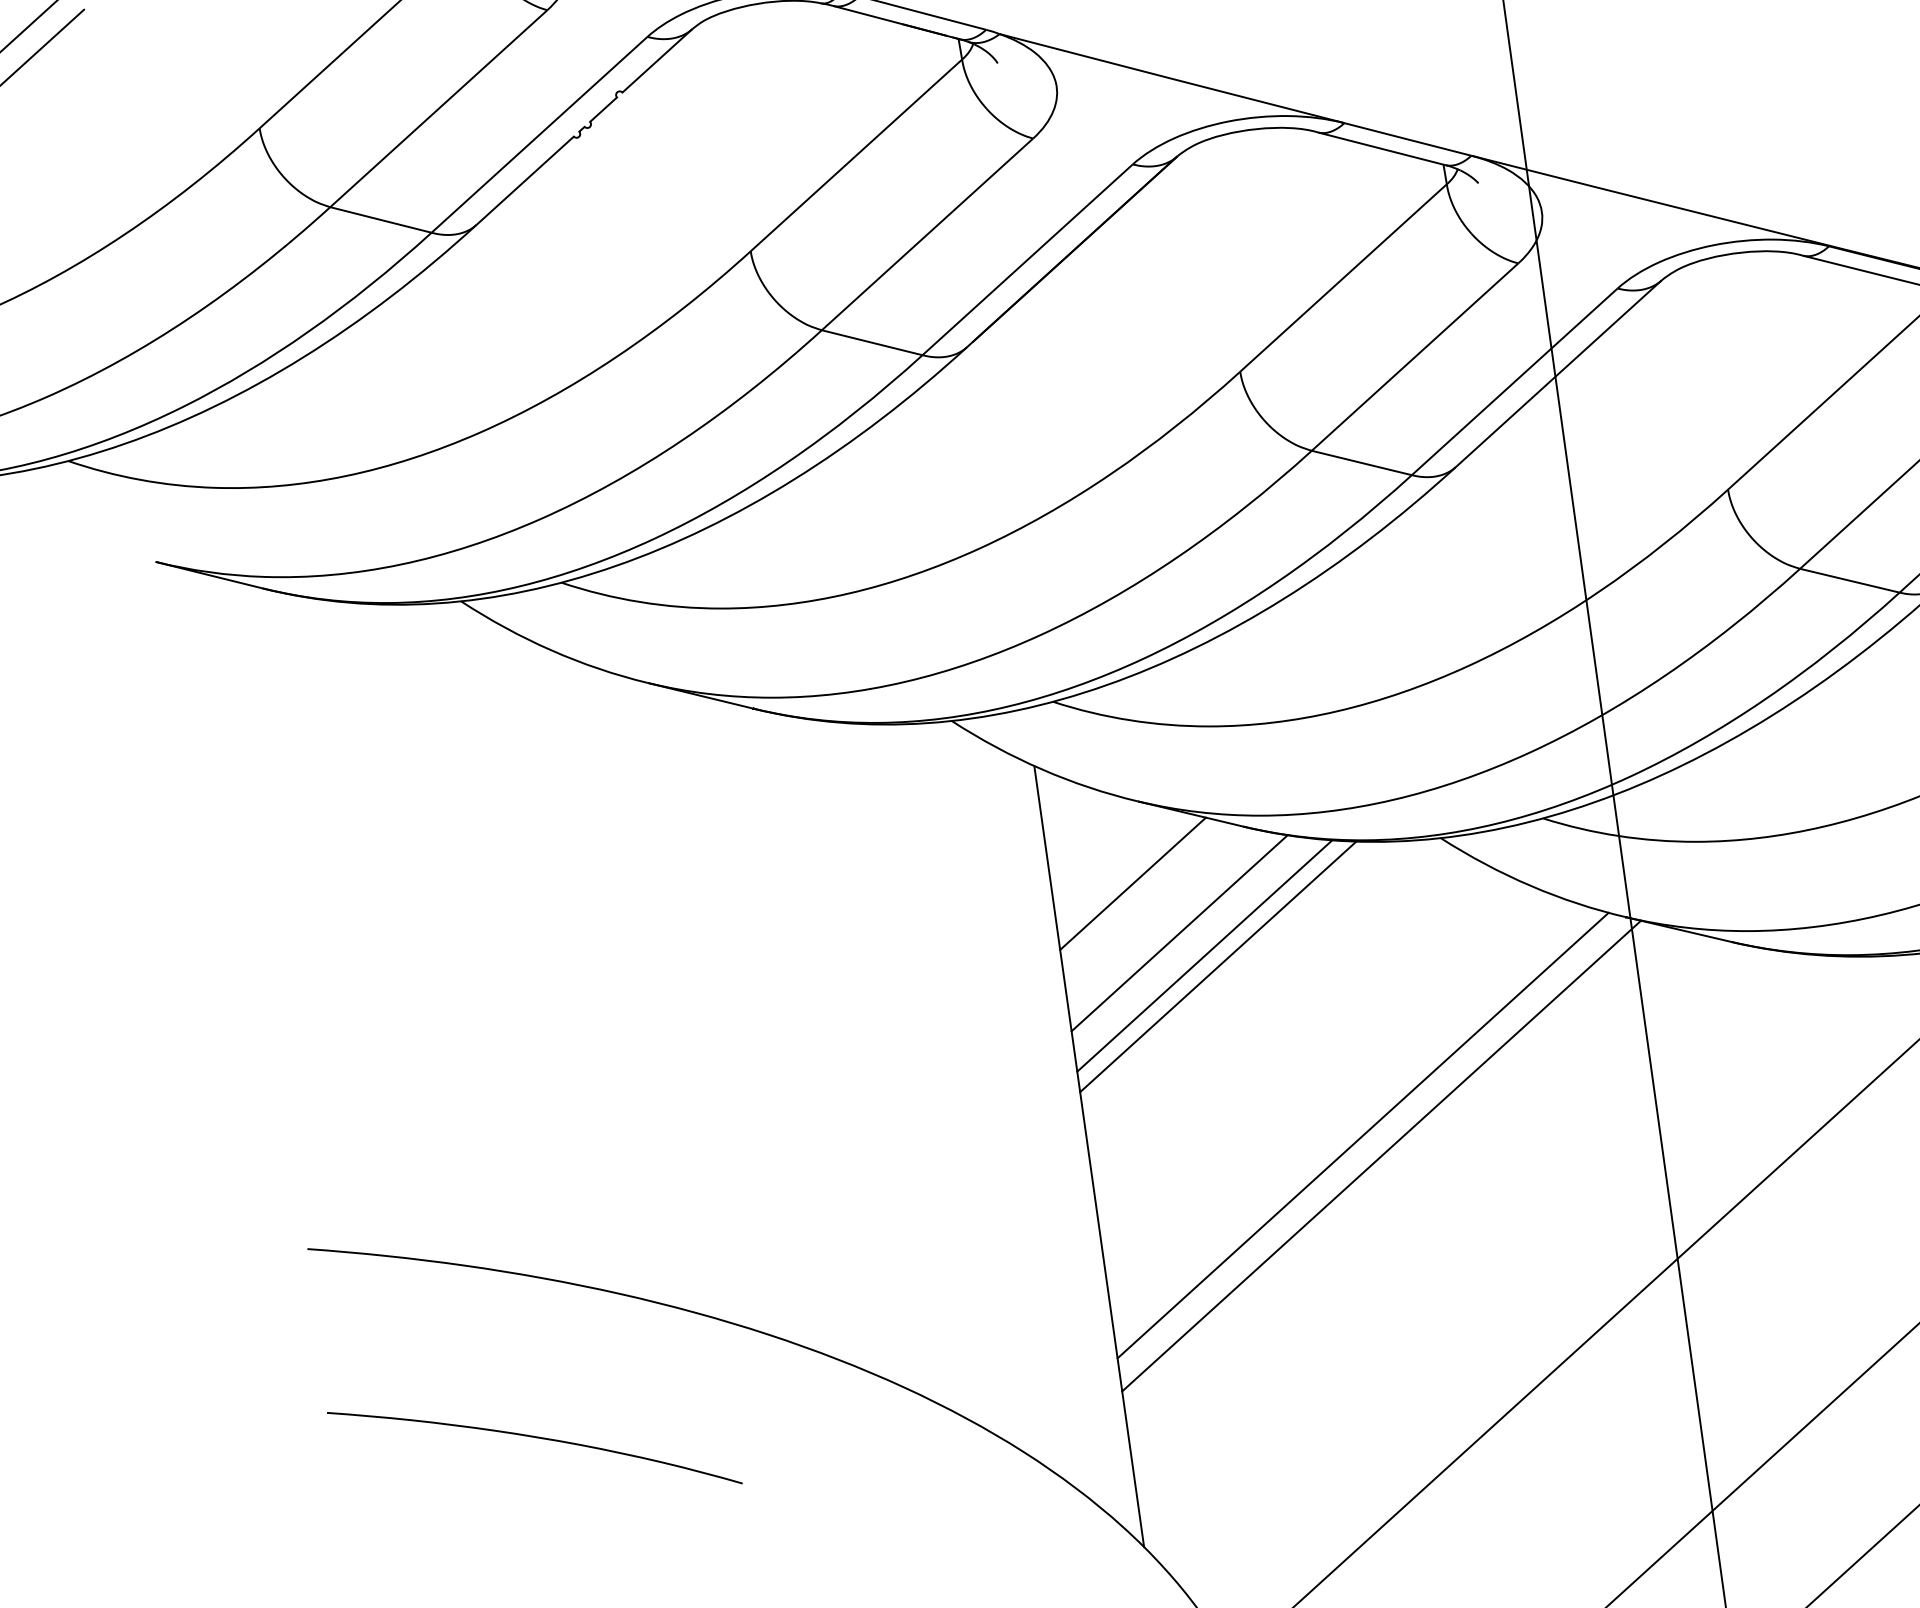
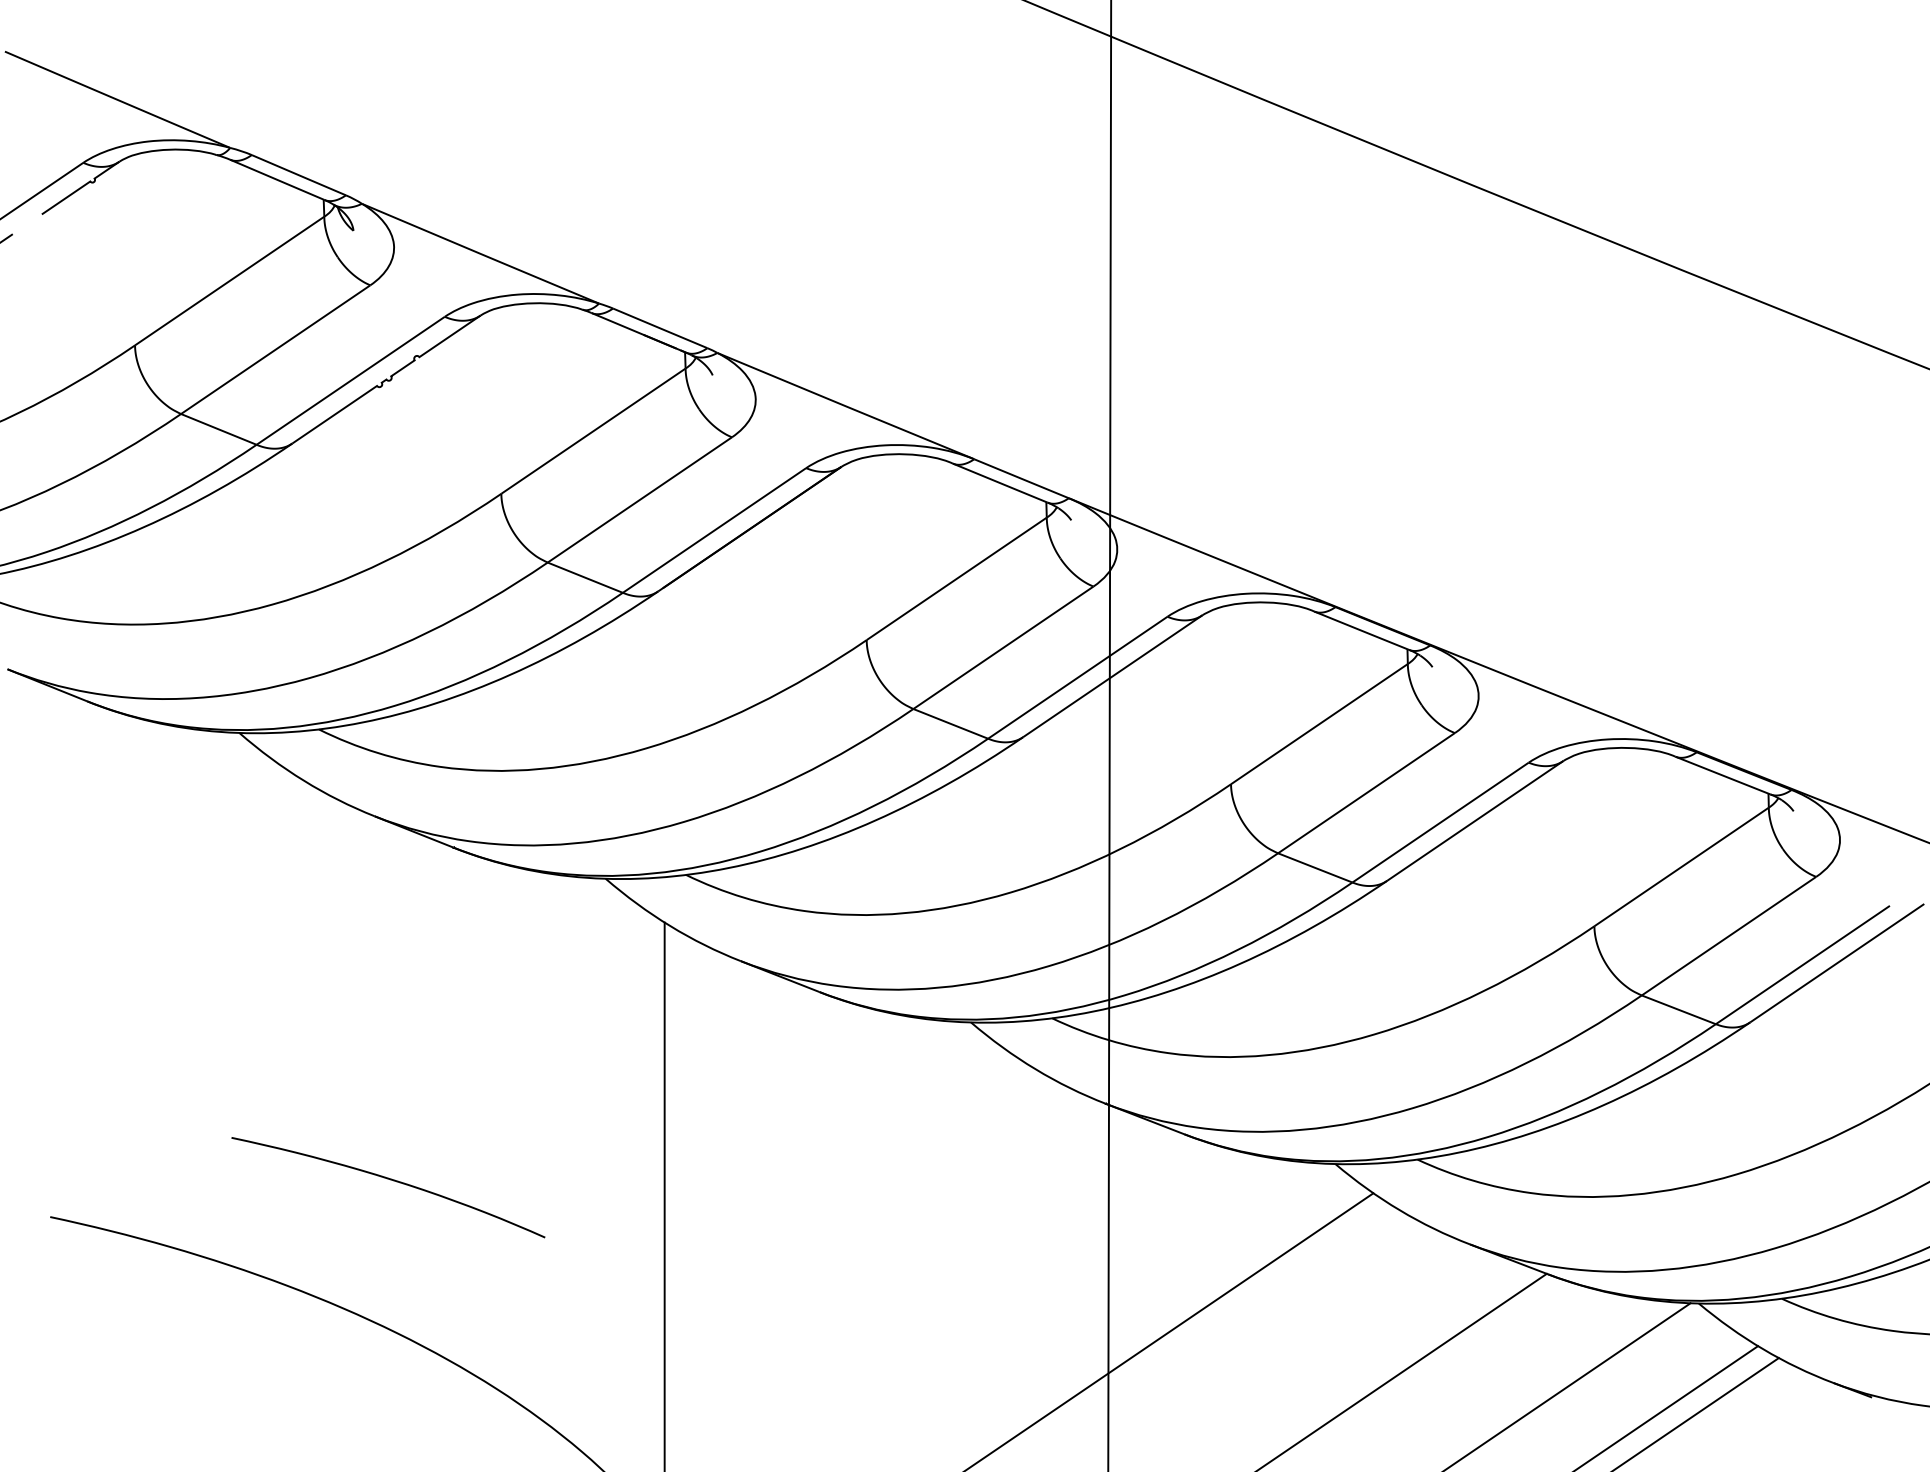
line: (1132, 884) -> (727, 1024), removed
line: (1179, 933) -> (758, 1067), removed
line: (1204, 955) -> (775, 1087), removed
line: (1217, 966) -> (784, 1097), removed
line: (1362, 1134) -> (878, 1243), removed
line: (1381, 1155) -> (890, 1261), removed
curve: (536, 1438) -> (390, 1180), moved

